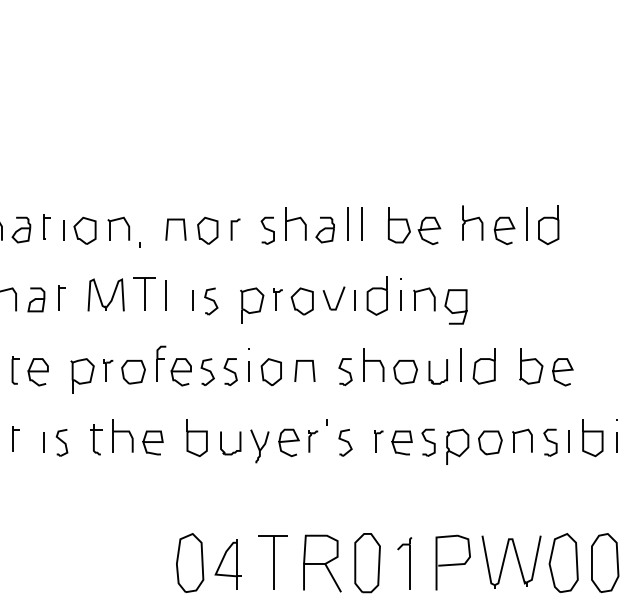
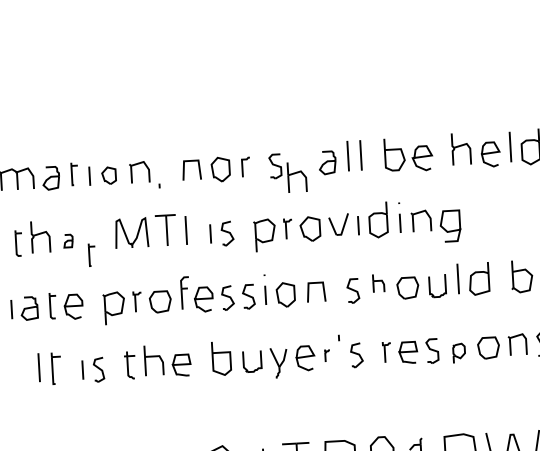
part: (295, 223) -> (296, 176), moved
part: (84, 230) -> (108, 175), size x0.7
part: (61, 297) -> (92, 254), moved
part: (36, 299) -> (68, 240), size x0.6
part: (373, 364) -> (378, 282), size x0.6
part: (15, 438) -> (56, 368), size x1.4
part: (313, 441) -> (327, 355), size x0.6
part: (457, 446) -> (458, 353), size x0.6

